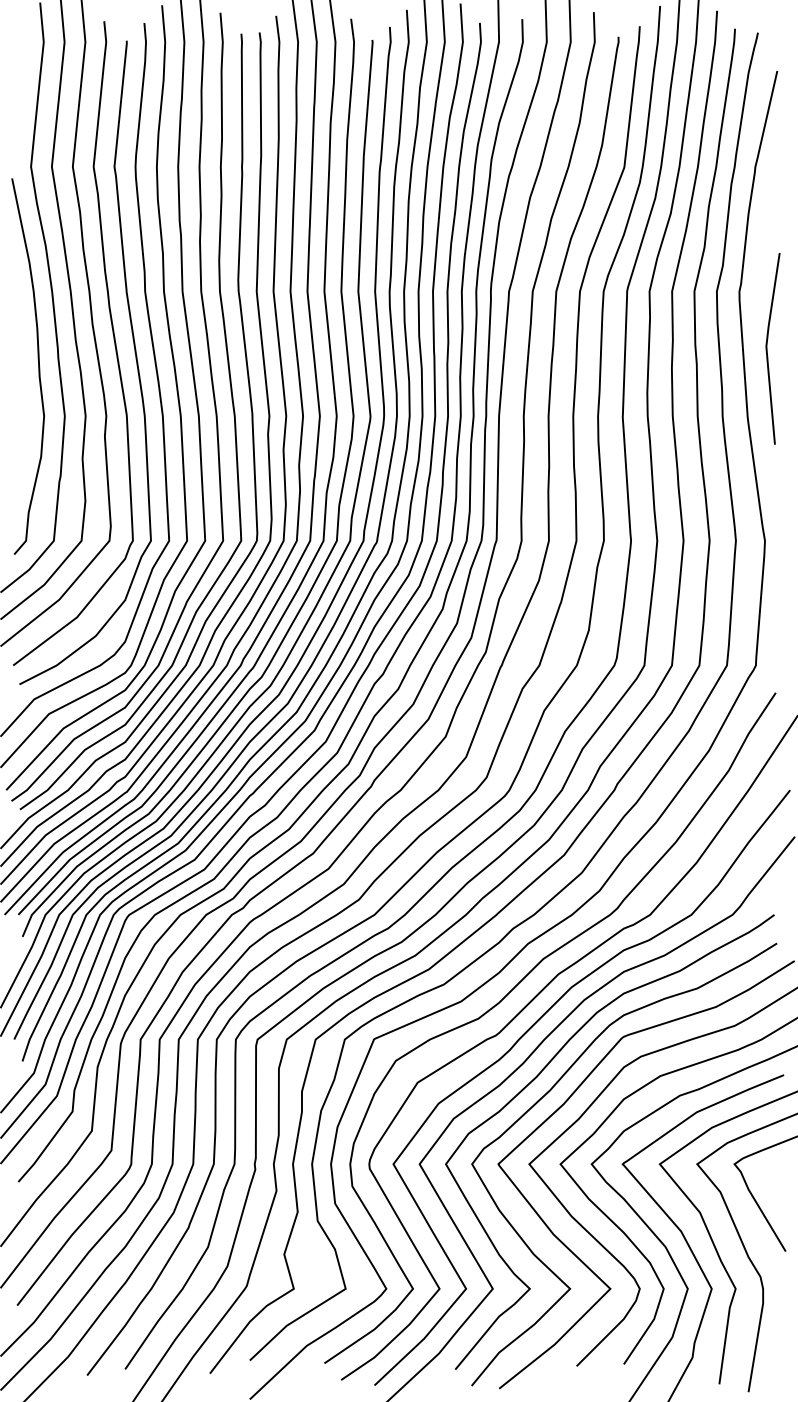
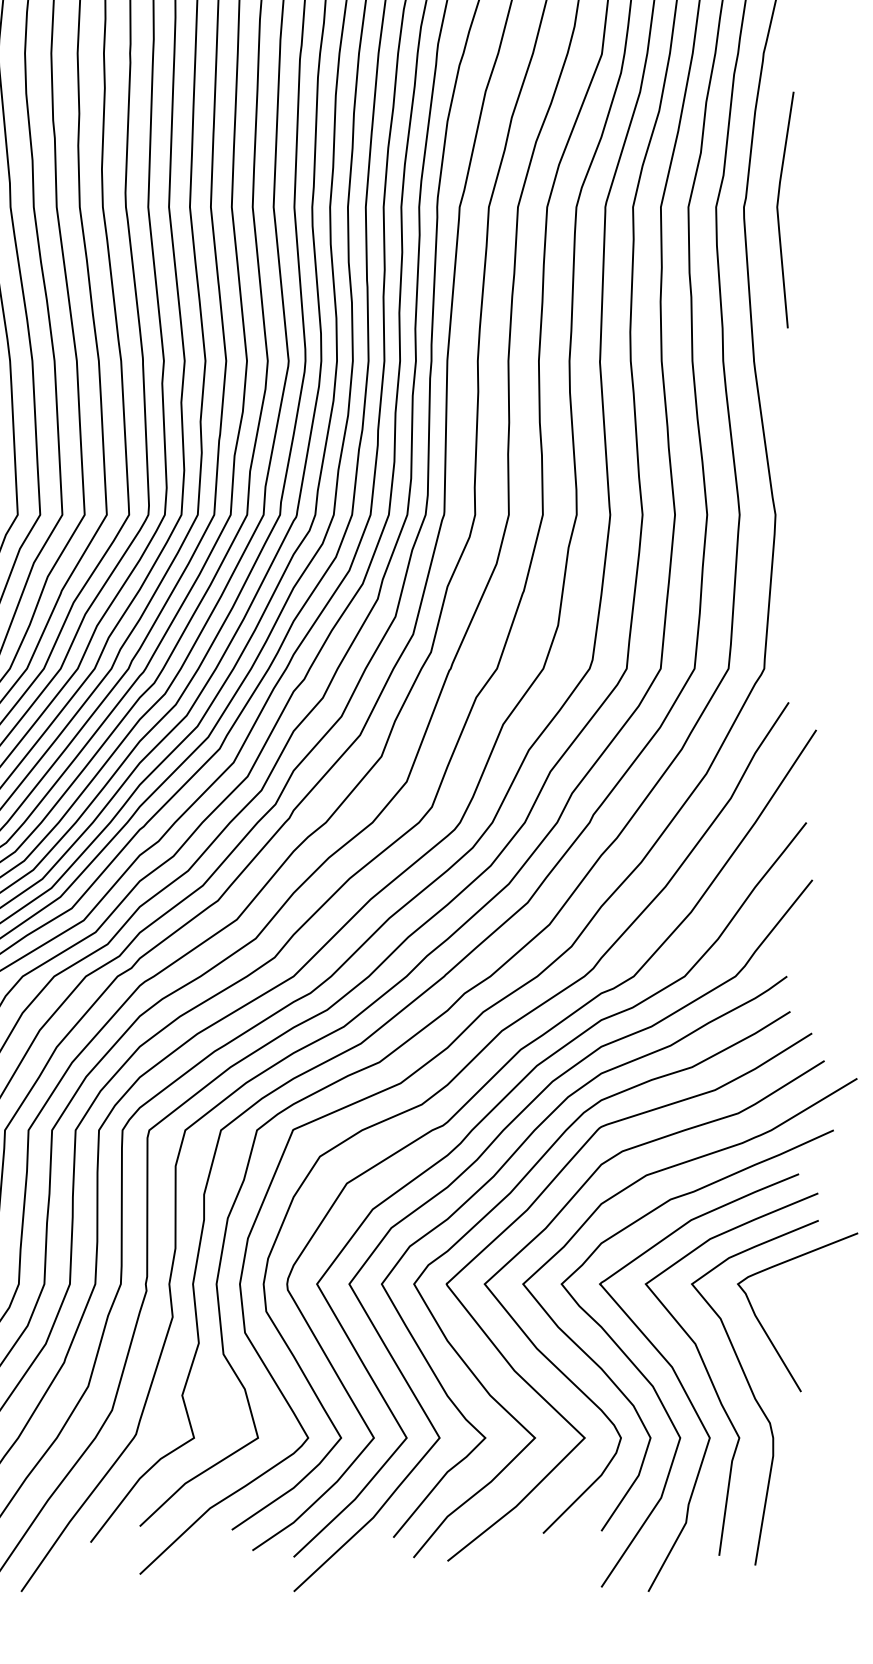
line: (767, 348) -> (778, 209), moved

